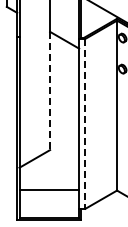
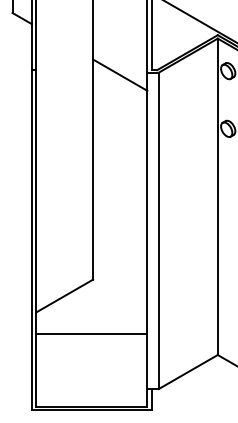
line: (50, 91) -> (93, 170), dashed -> solid
line: (85, 123) -> (159, 230), dashed -> solid
line: (49, 190) -> (92, 334), moved

